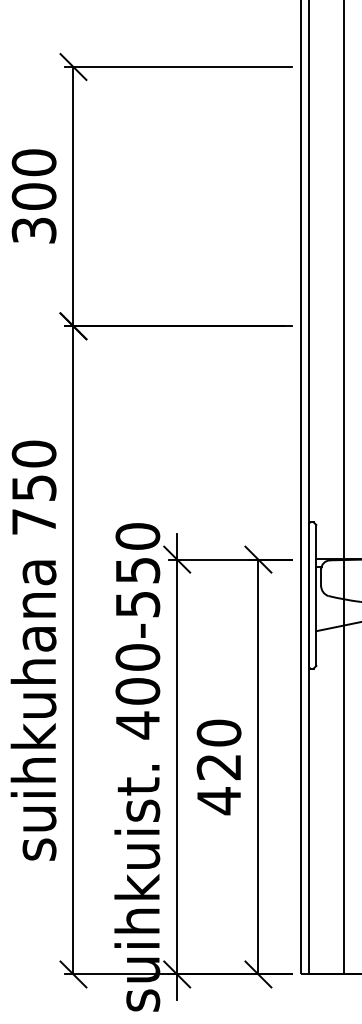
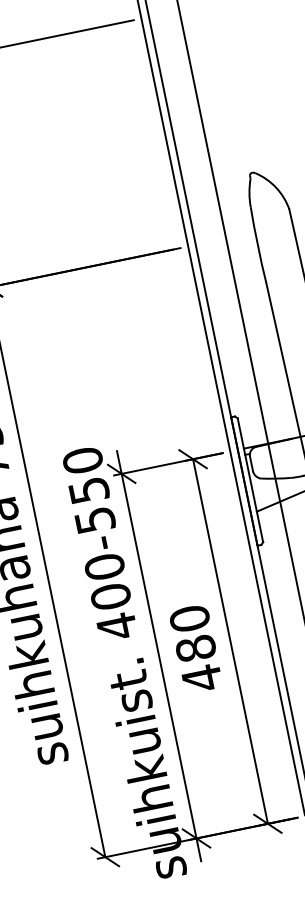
text: (218, 766) -> (195, 648), 420 -> 480

